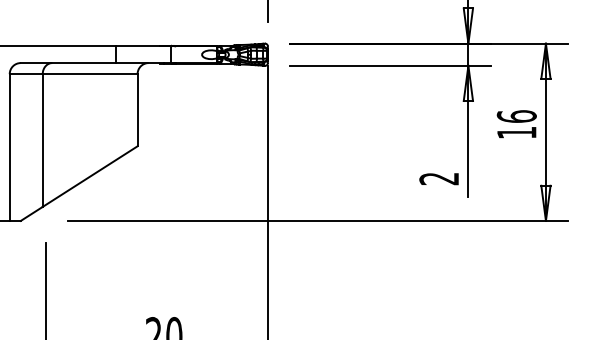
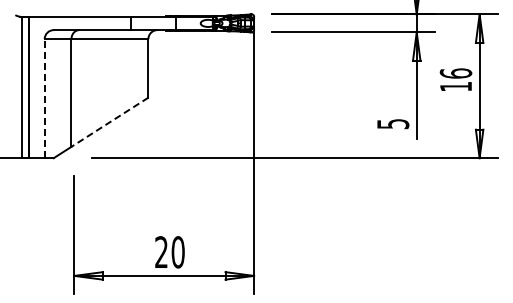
line: (9, 147) -> (44, 98), solid -> dashed
line: (89, 176) -> (109, 122), solid -> dashed
text: (439, 179) -> (393, 124), 2 -> 5

